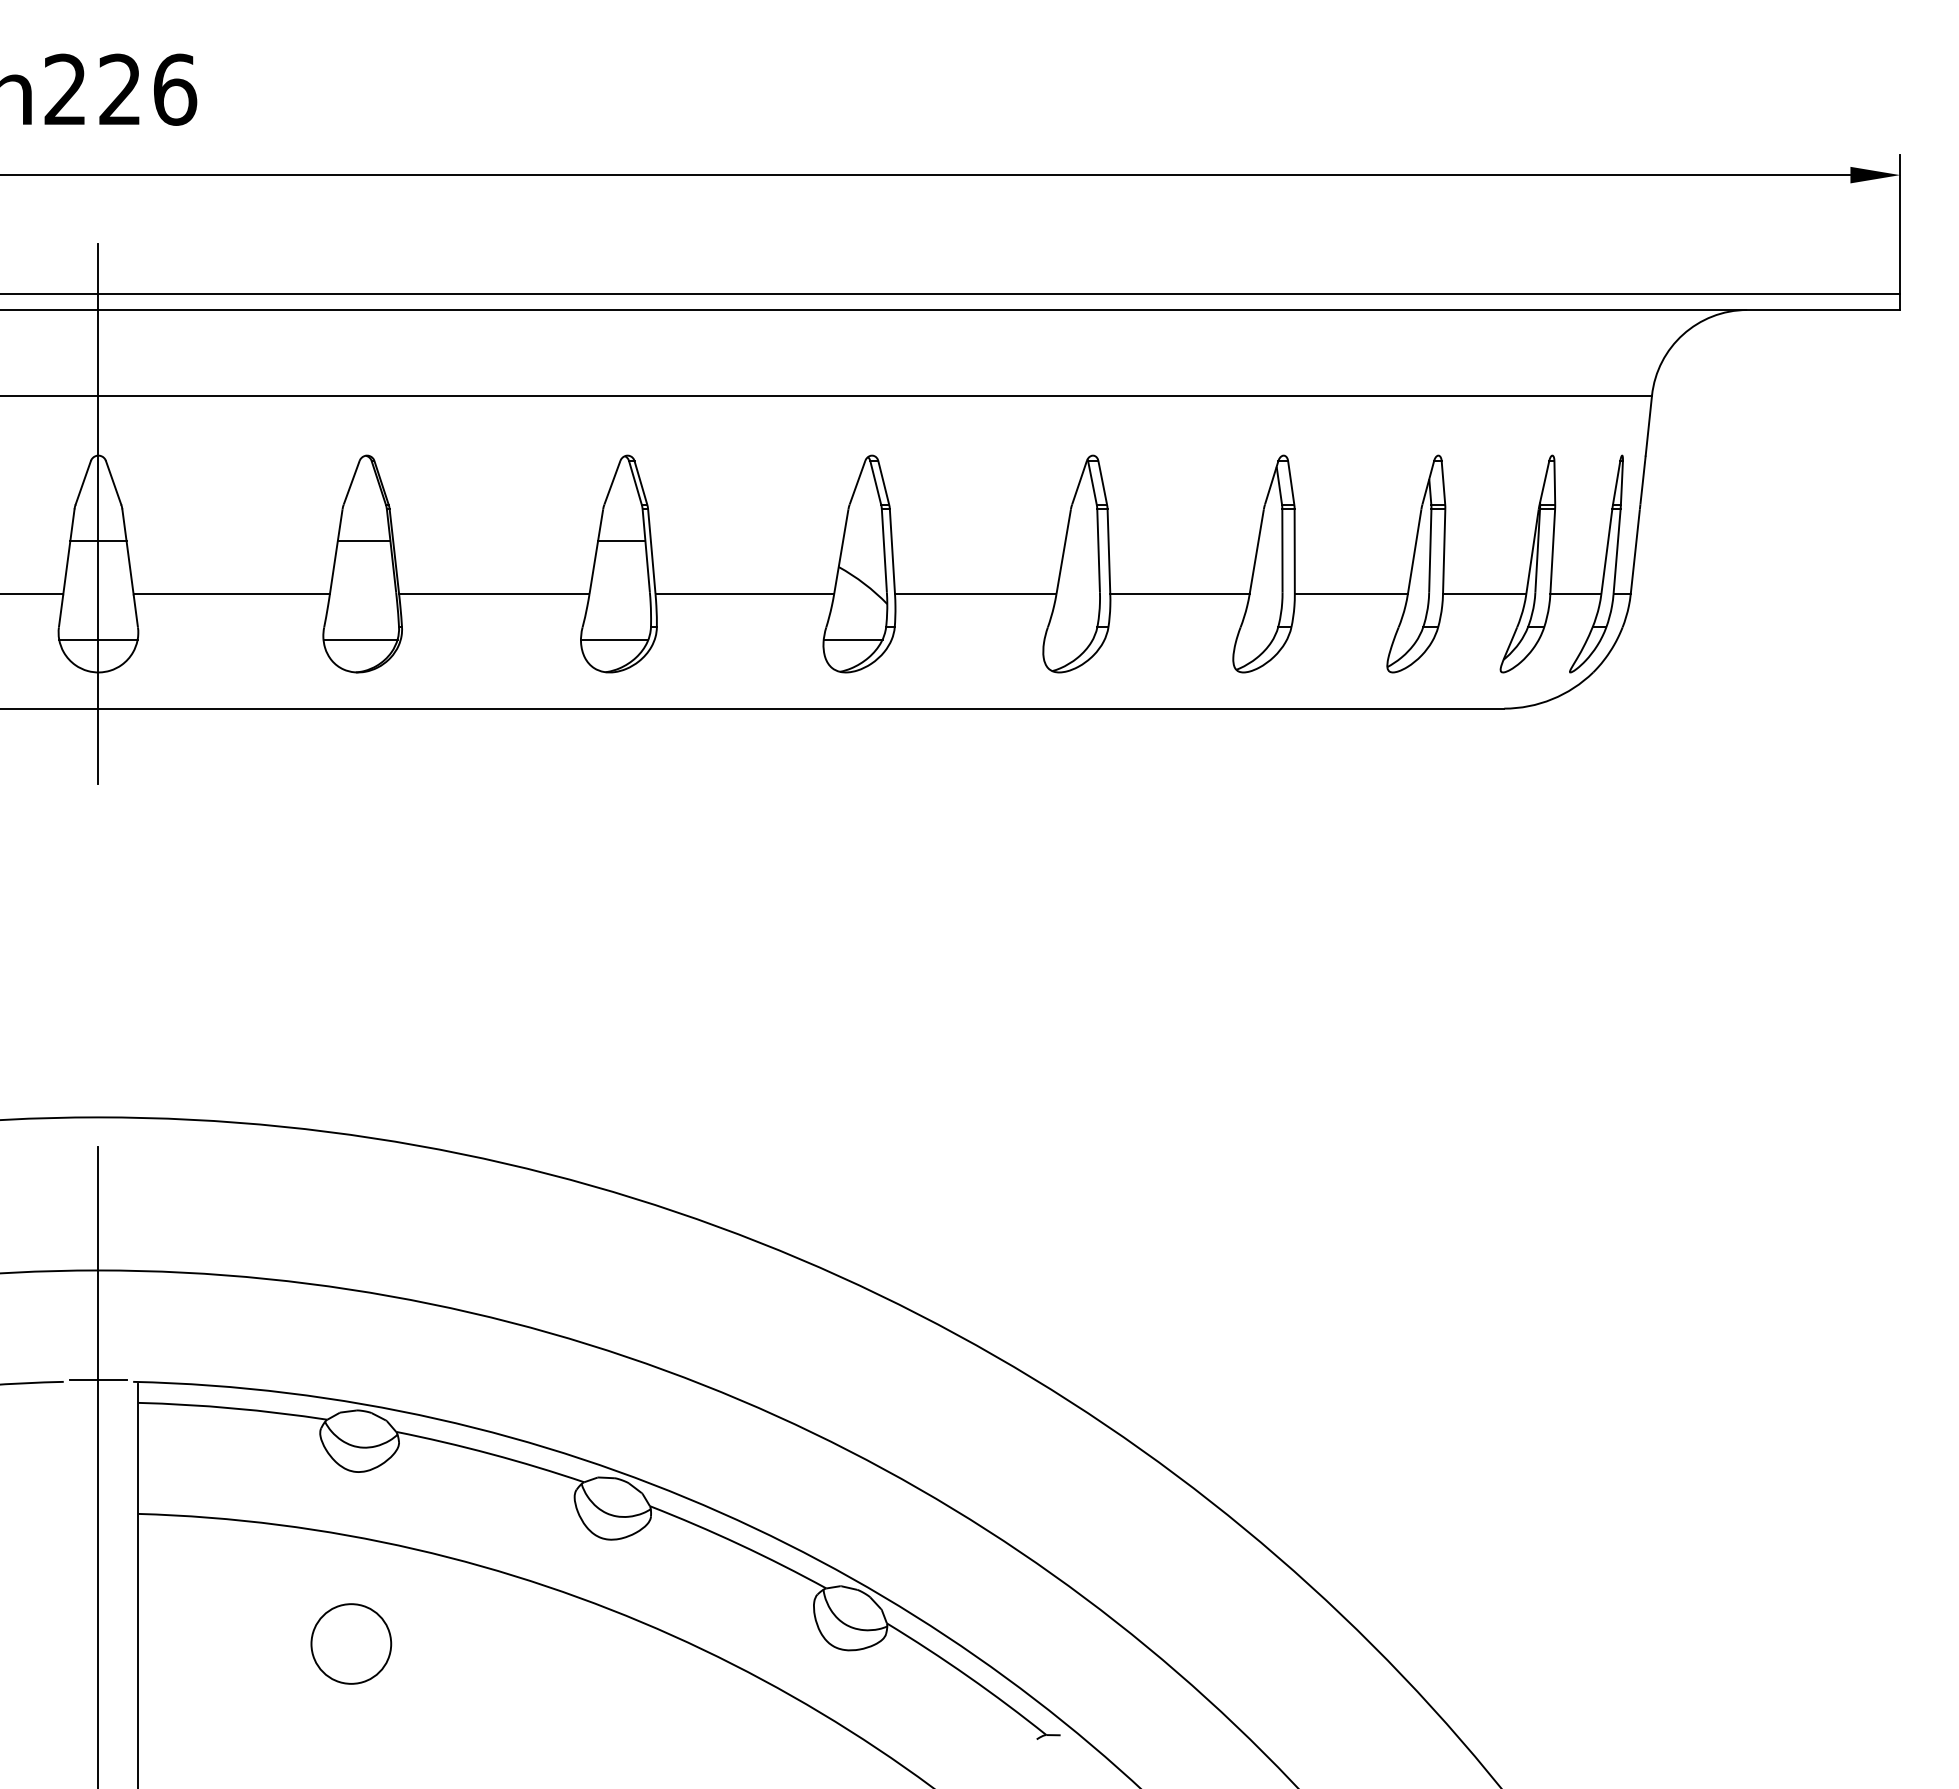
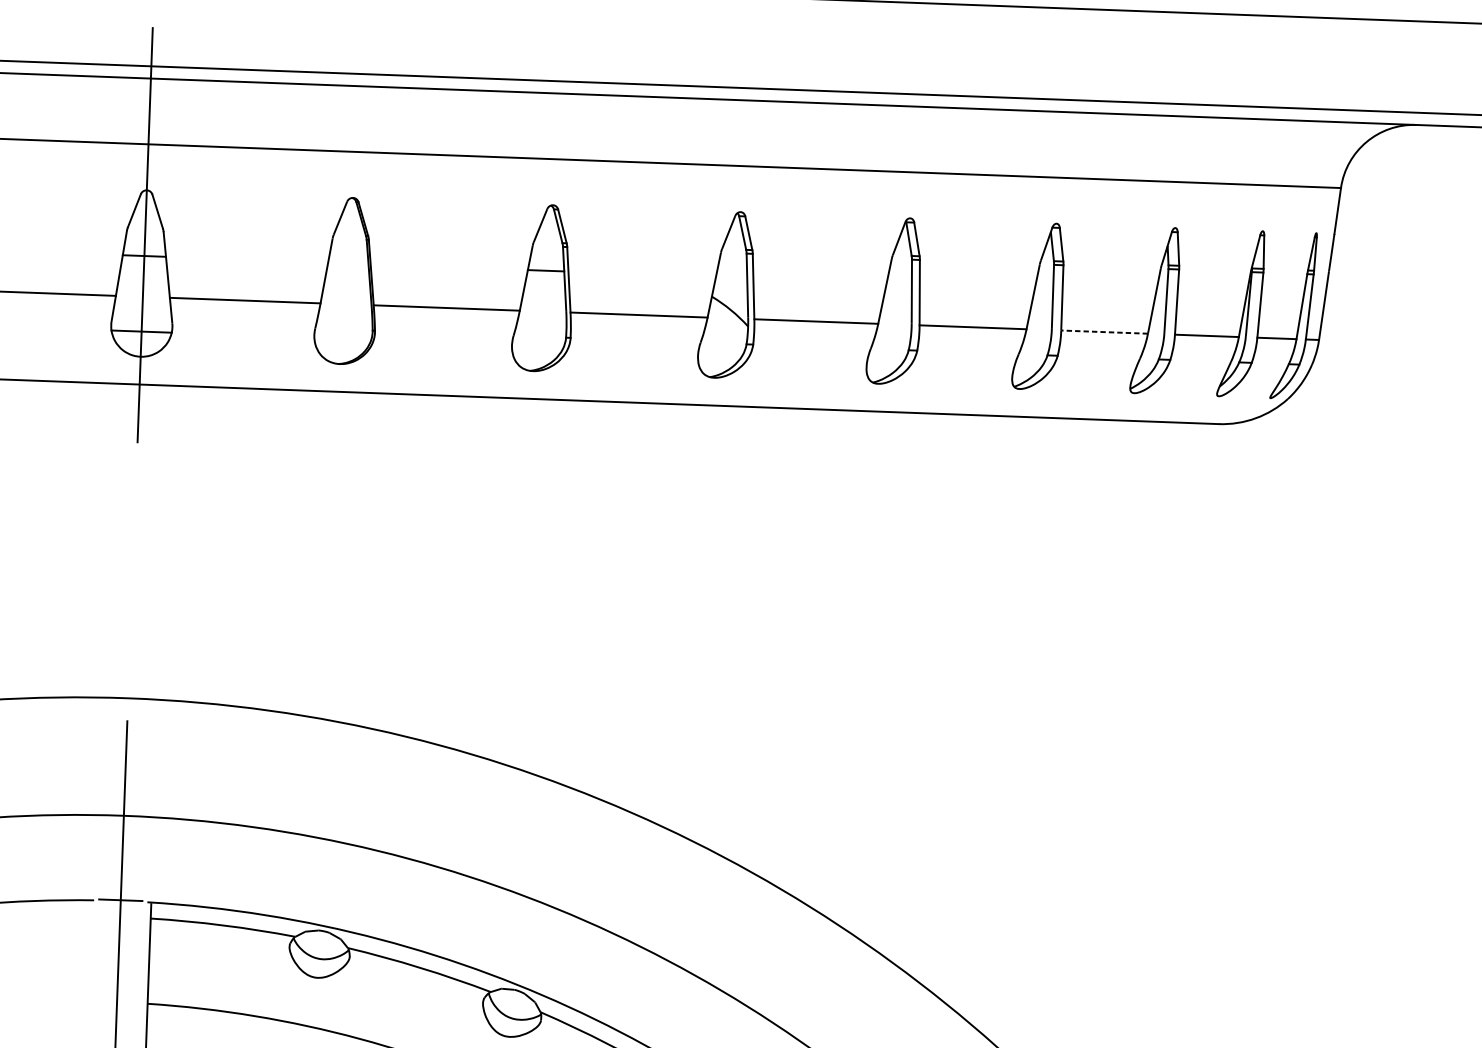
line: (363, 541) -> (347, 263), removed
line: (1351, 594) -> (1104, 332), solid -> dashed
line: (360, 639) -> (342, 338), removed
line: (614, 639) -> (537, 345), removed
line: (852, 639) -> (720, 352), removed

